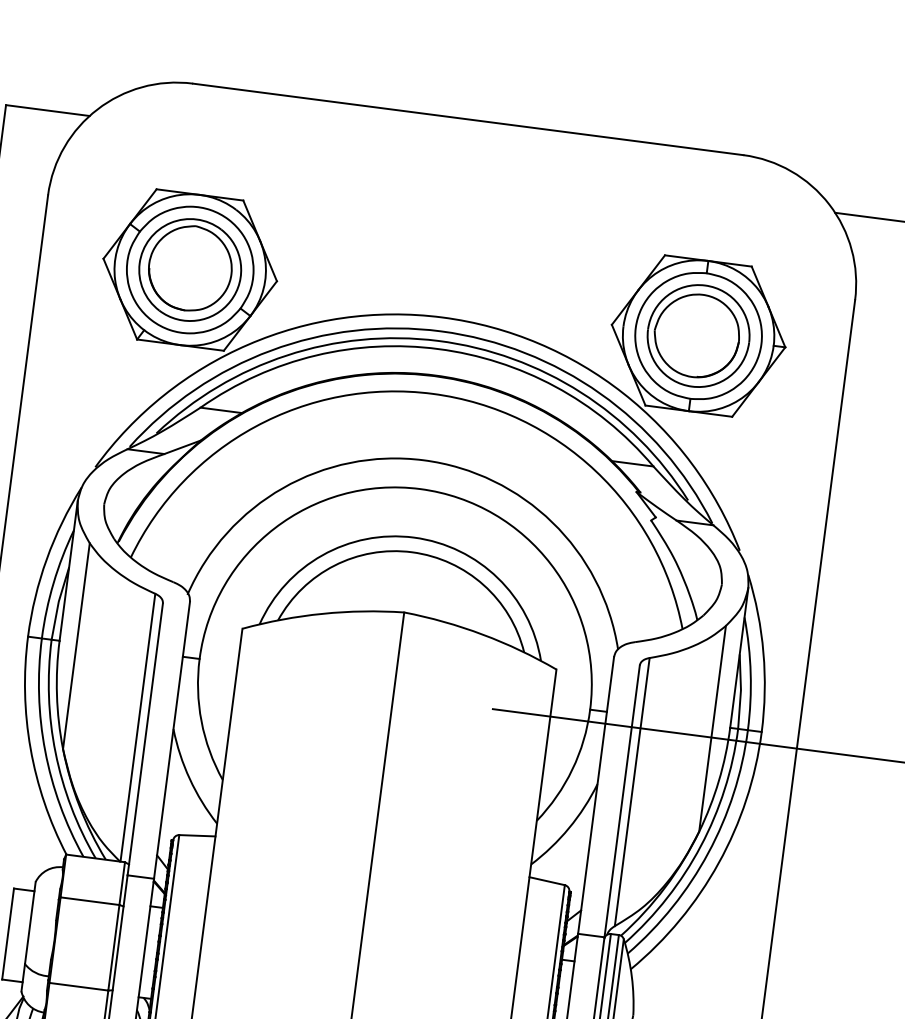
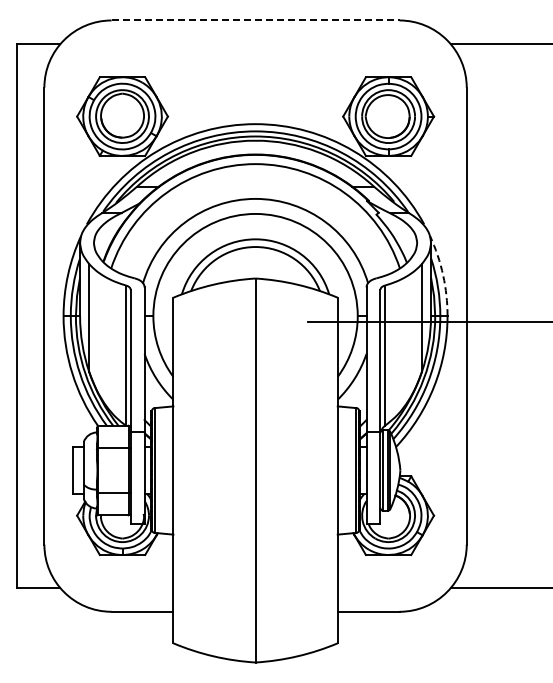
line: (468, 119) -> (255, 20), solid -> dashed
arc: (764, 653) -> (443, 275), solid -> dashed

